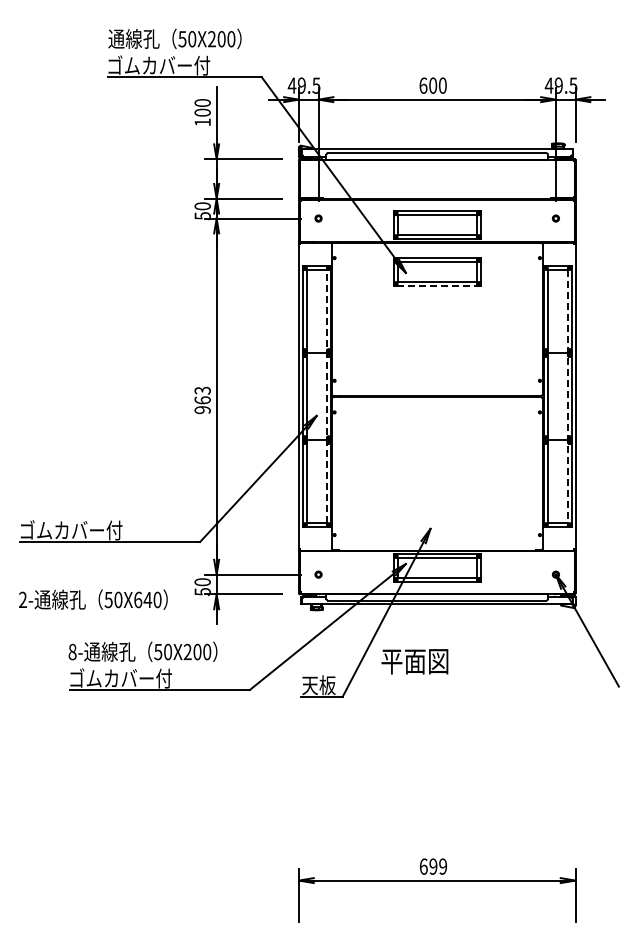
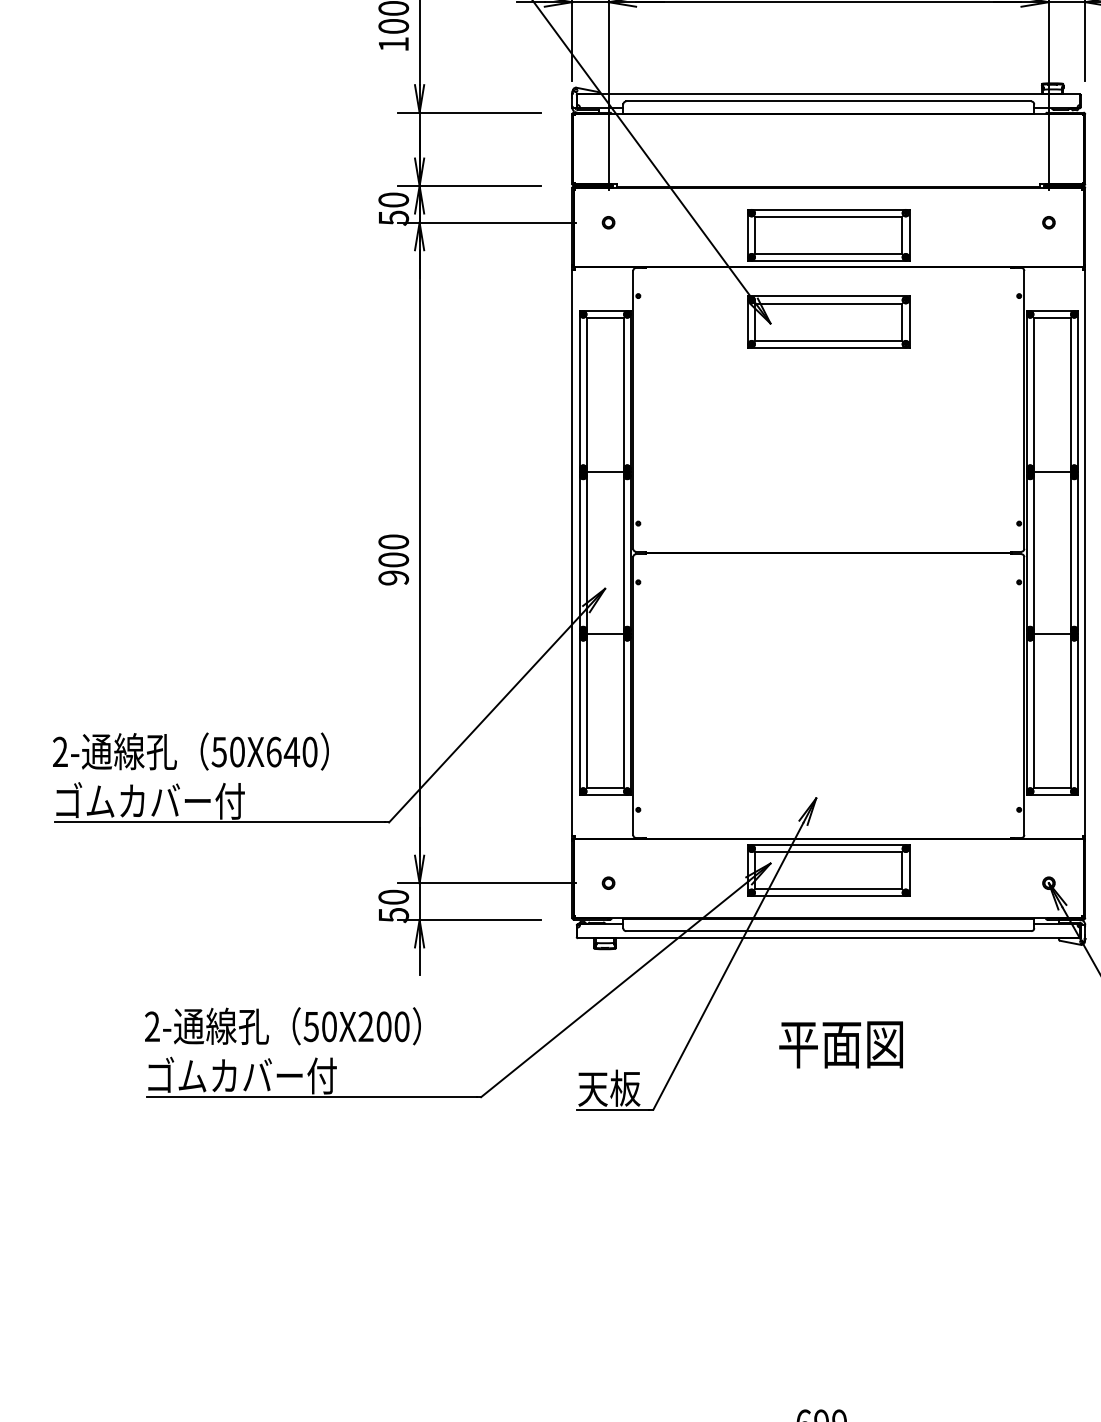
line: (437, 286) -> (829, 348), dashed -> solid
text: (202, 395) -> (393, 550), 963 -> 900
line: (326, 396) -> (623, 552), dashed -> solid
line: (567, 396) -> (1070, 552), dashed -> solid
text: (93, 599) -> (191, 751), moved
text: (72, 651) -> (152, 1025), 8- -> 2-
text: (414, 661) -> (840, 1044), moved

